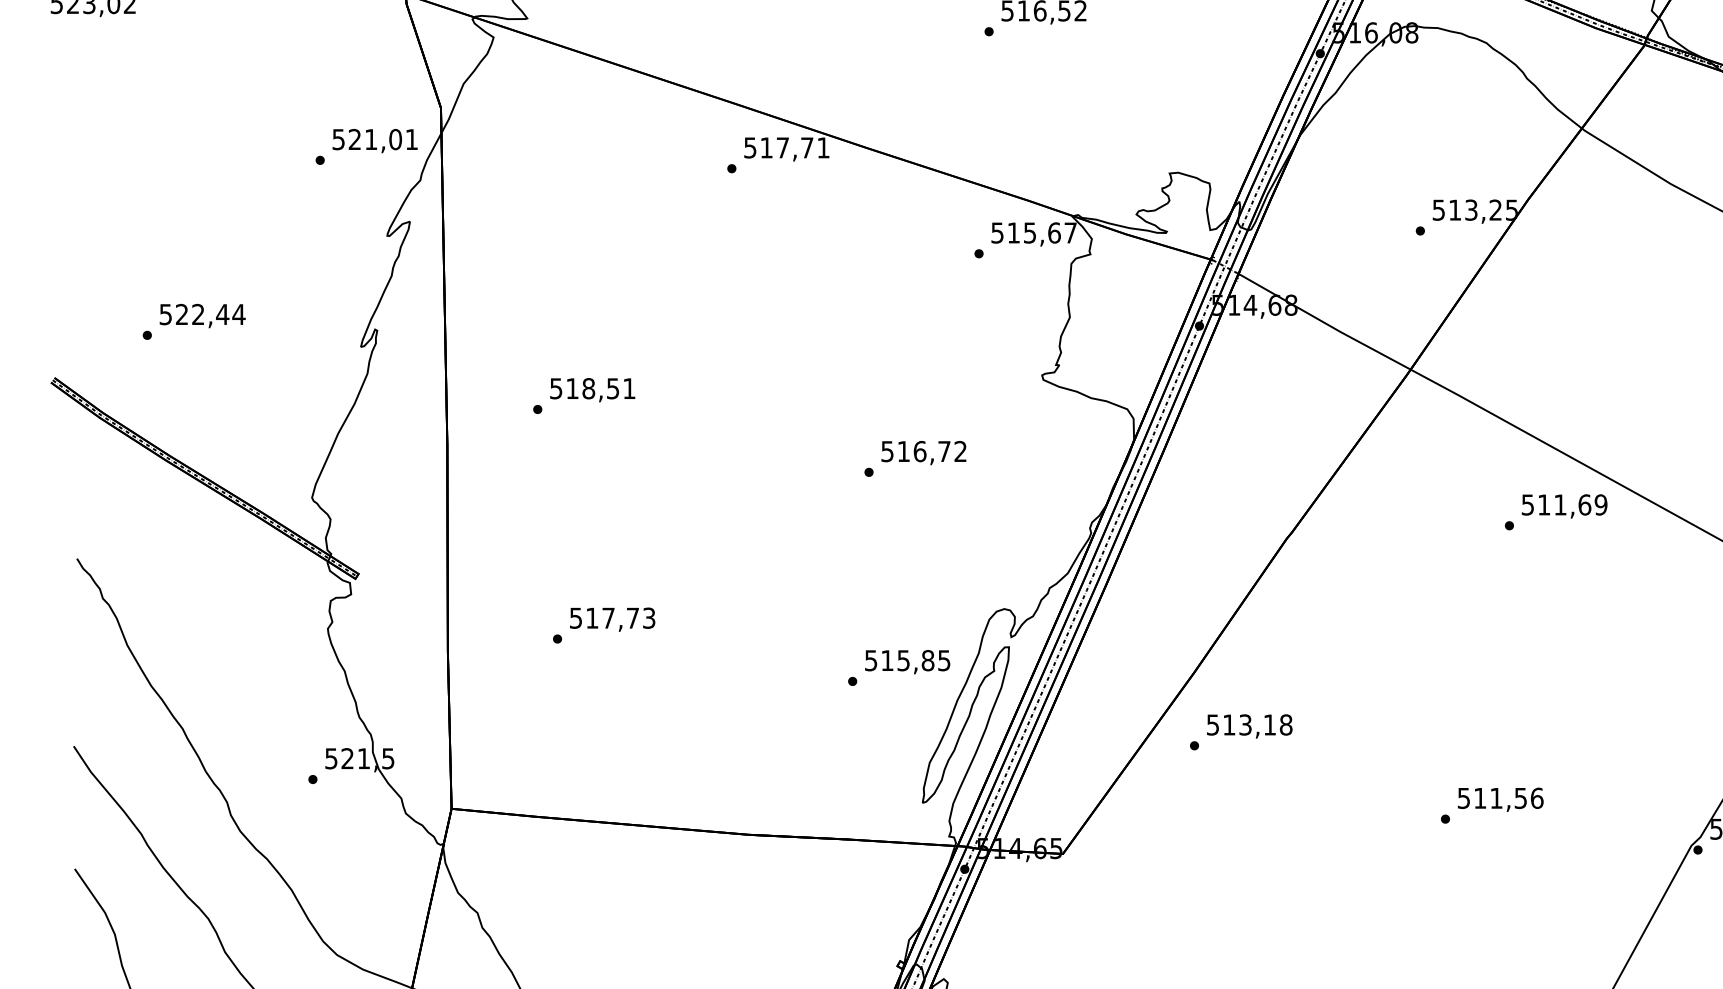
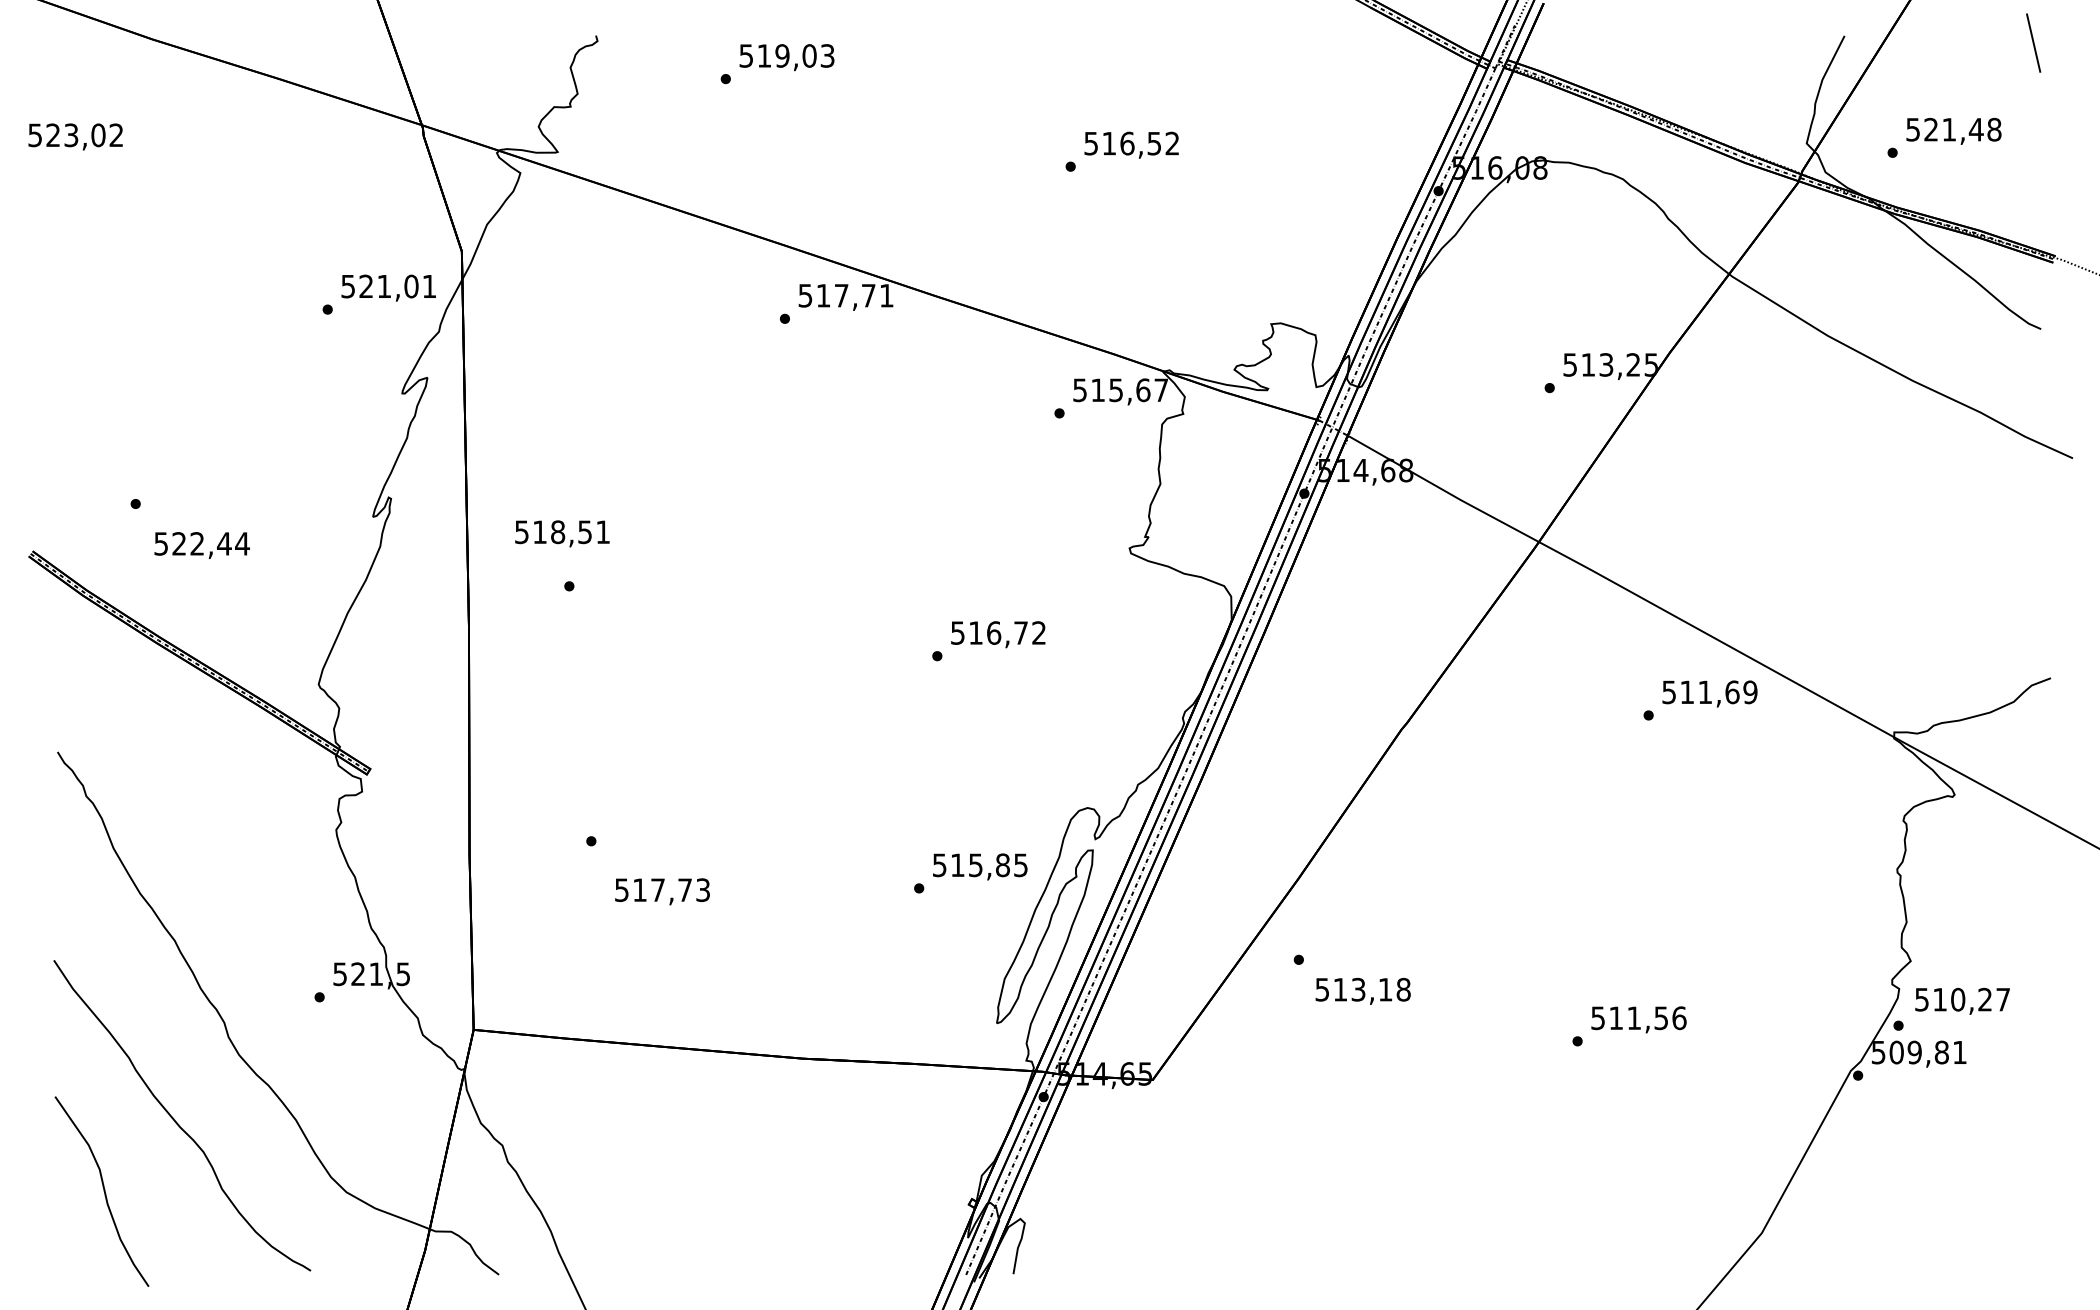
text: (202, 316) -> (201, 545), moved
text: (592, 389) -> (562, 533), moved
text: (612, 619) -> (662, 891), moved
text: (1249, 725) -> (1362, 990), moved

